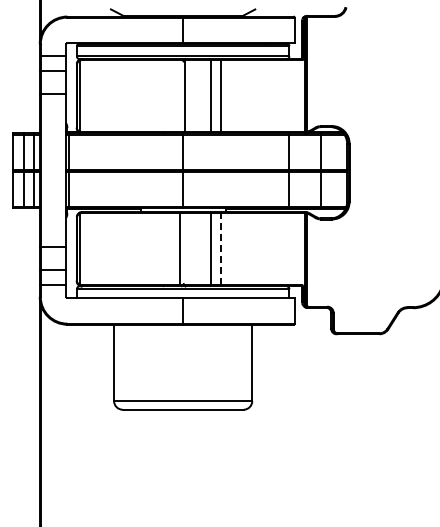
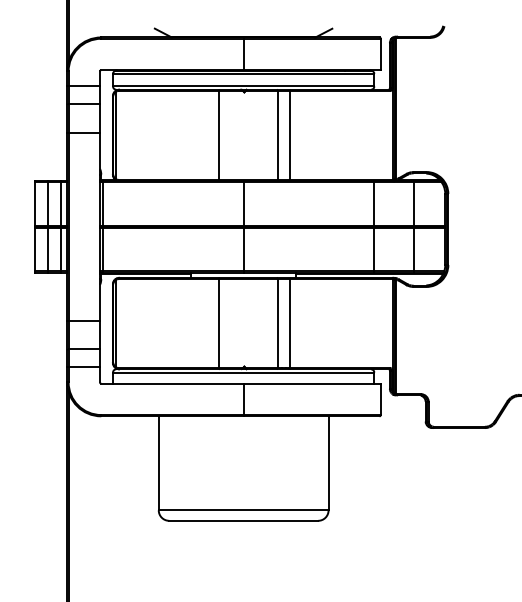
line: (184, 96) -> (219, 135), moved
line: (220, 248) -> (289, 322), dashed -> solid
line: (179, 249) -> (219, 323), moved

